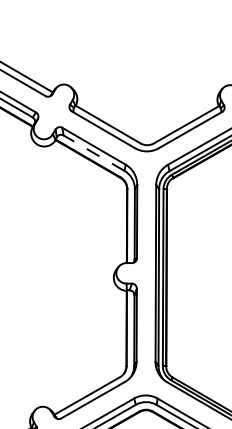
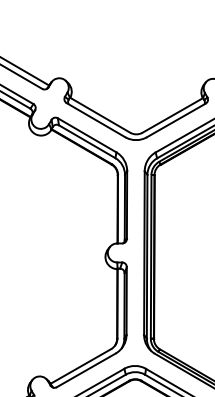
line: (93, 152) -> (86, 141), dashed -> solid

